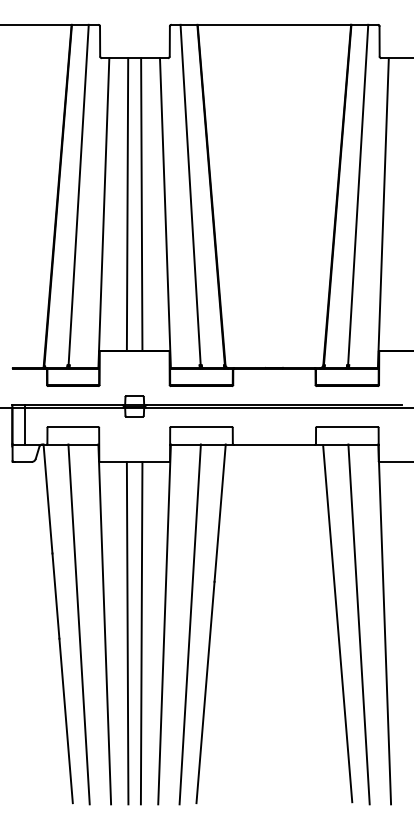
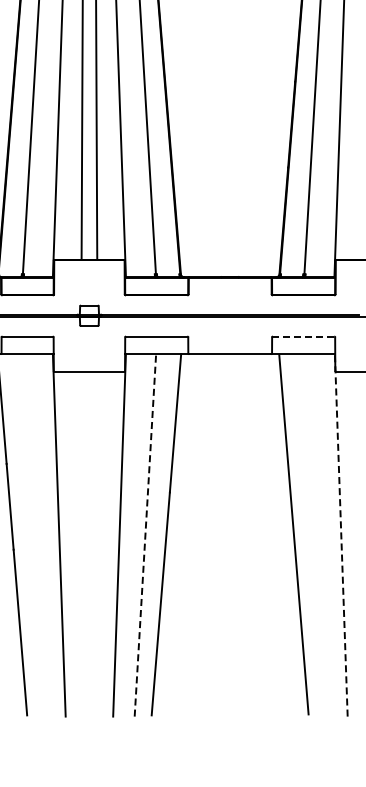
line: (346, 427) -> (302, 337), solid -> dashed
line: (190, 623) -> (145, 534), solid -> dashed
line: (384, 623) -> (341, 534), solid -> dashed
line: (78, 624) -> (32, 535), removed
line: (358, 624) -> (314, 535), removed
line: (127, 632) -> (82, 543), removed
line: (141, 632) -> (96, 543), removed

